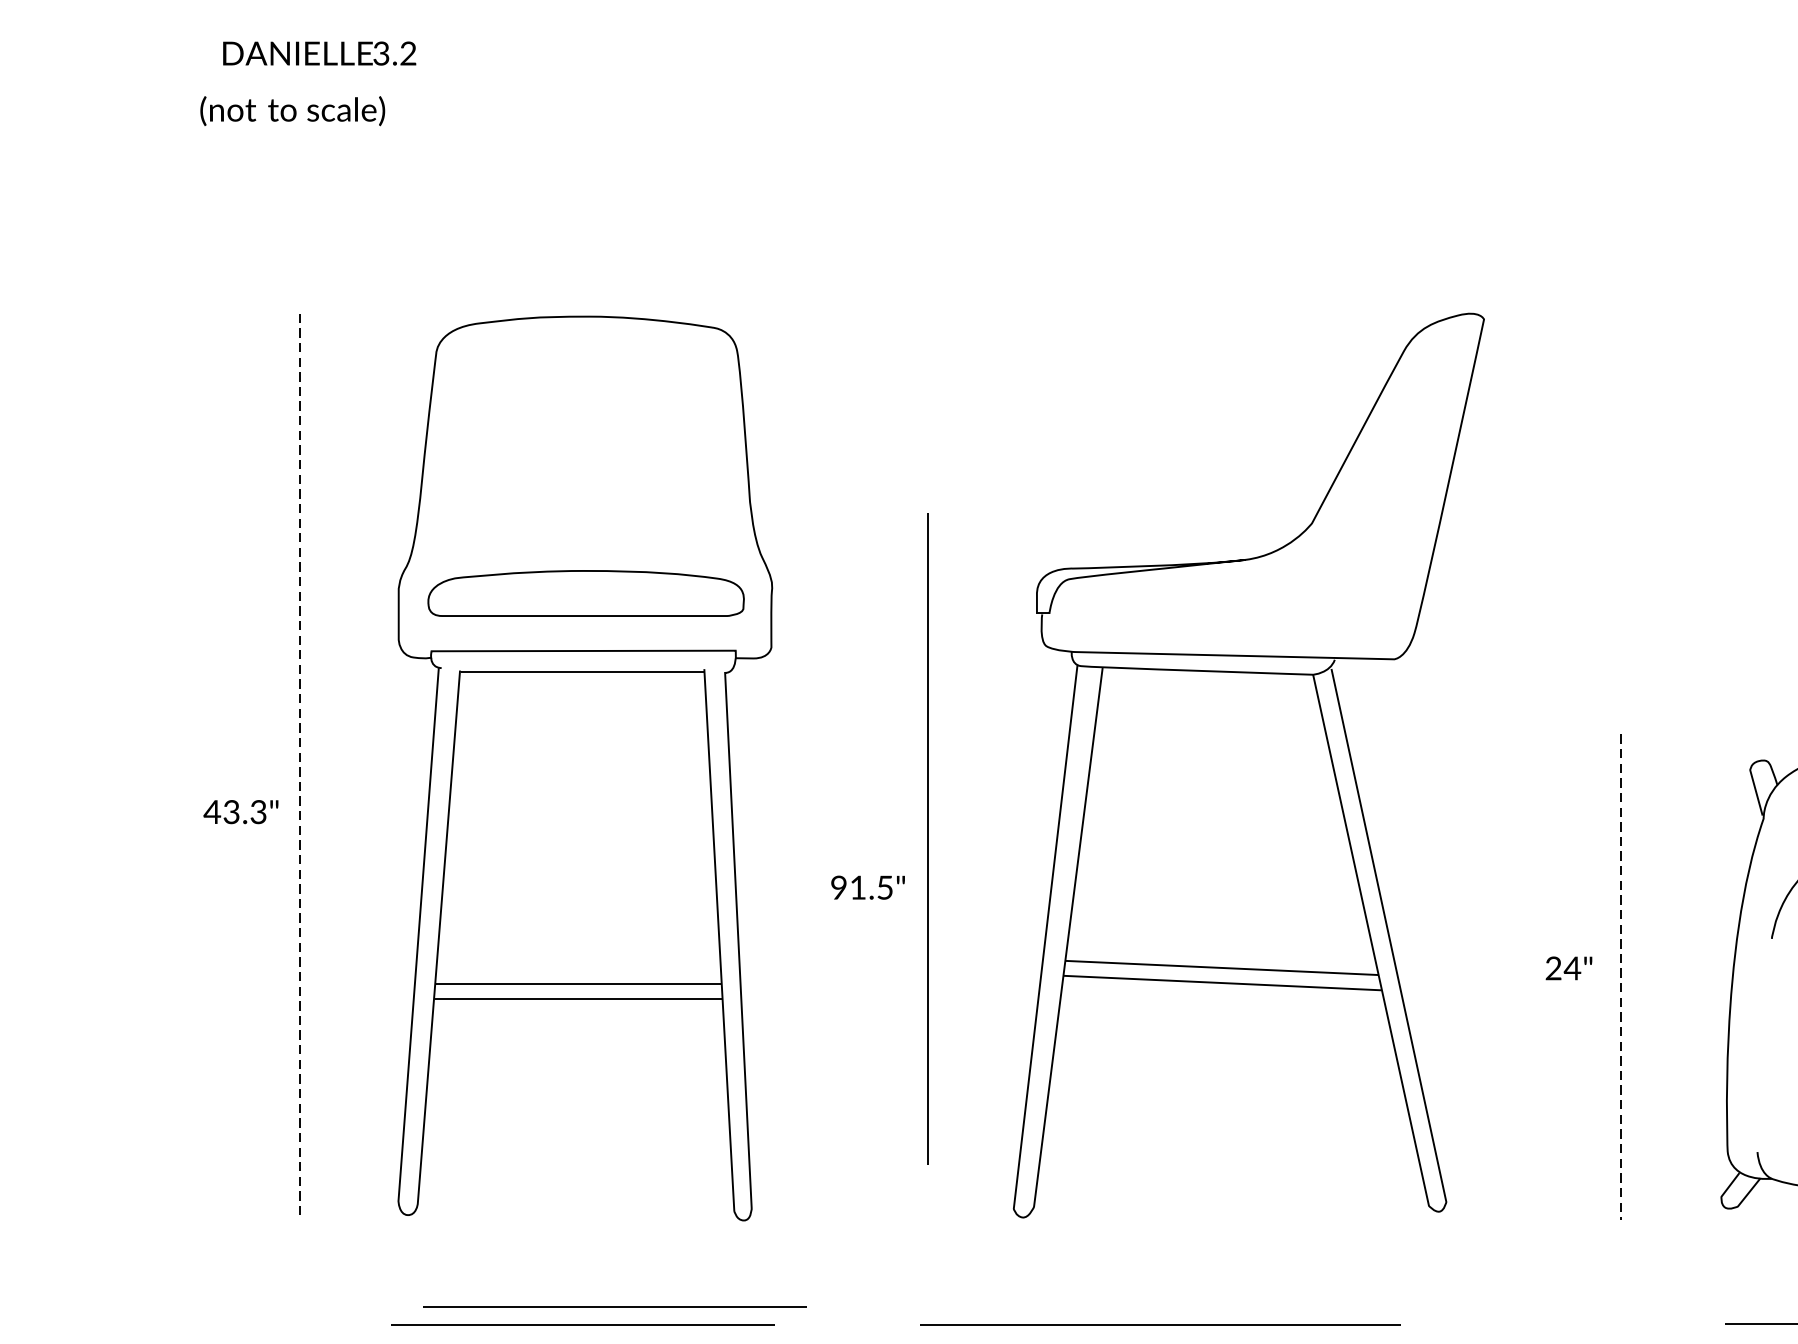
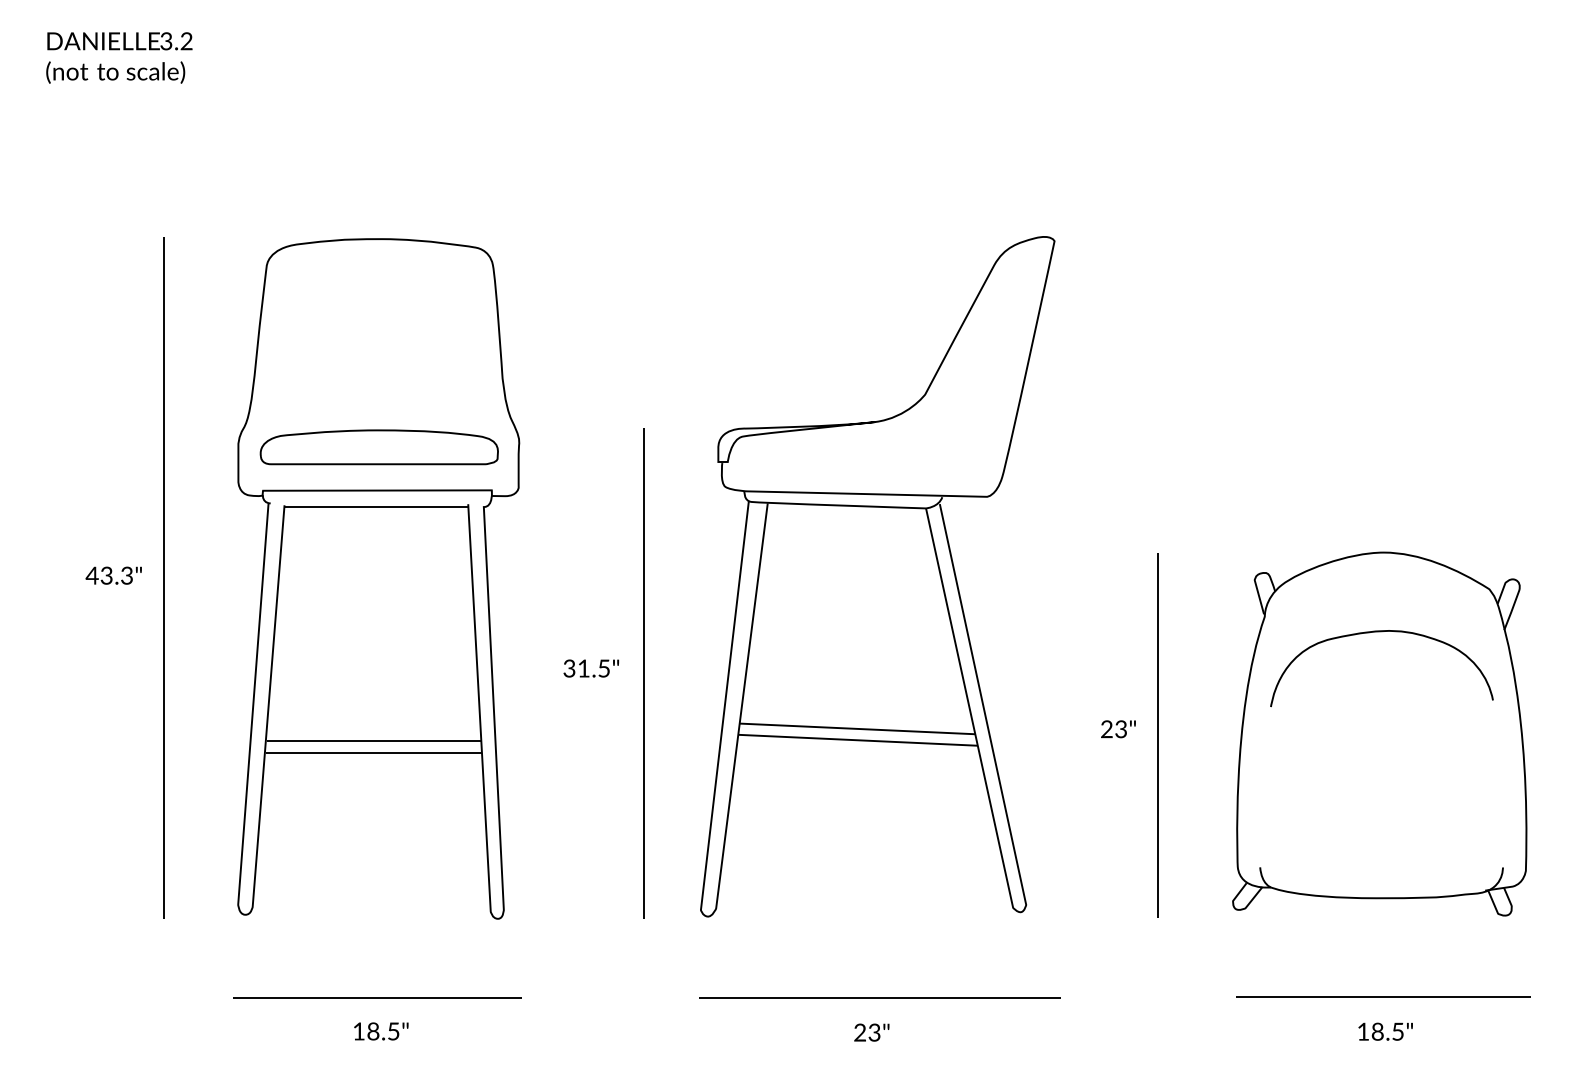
text: (319, 53) -> (119, 41), moved
text: (292, 111) -> (115, 72), moved
line: (300, 767) -> (164, 578), dashed -> solid
text: (240, 811) -> (113, 575), moved
line: (926, 838) -> (643, 673), moved
text: (839, 887) -> (569, 668), 91.5" -> 31.5"
text: (1571, 968) -> (1120, 729), 24" -> 23"
line: (1620, 976) -> (1157, 735), dashed -> solid
line: (615, 1306) -> (401, 983), removed
line: (1159, 1325) -> (879, 997), moved

